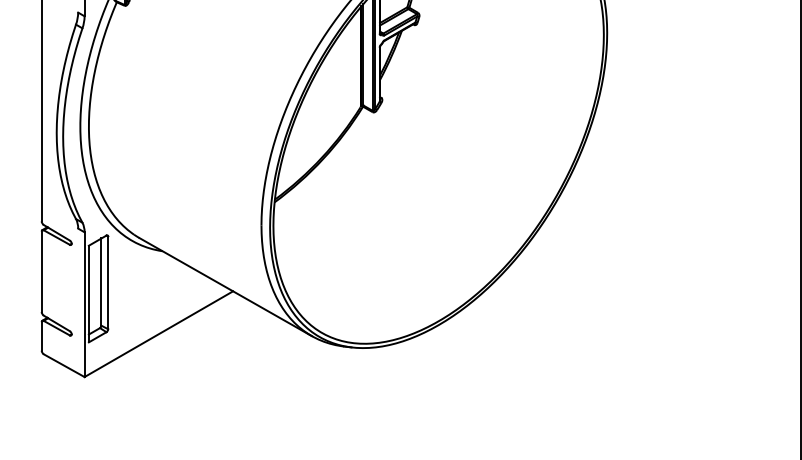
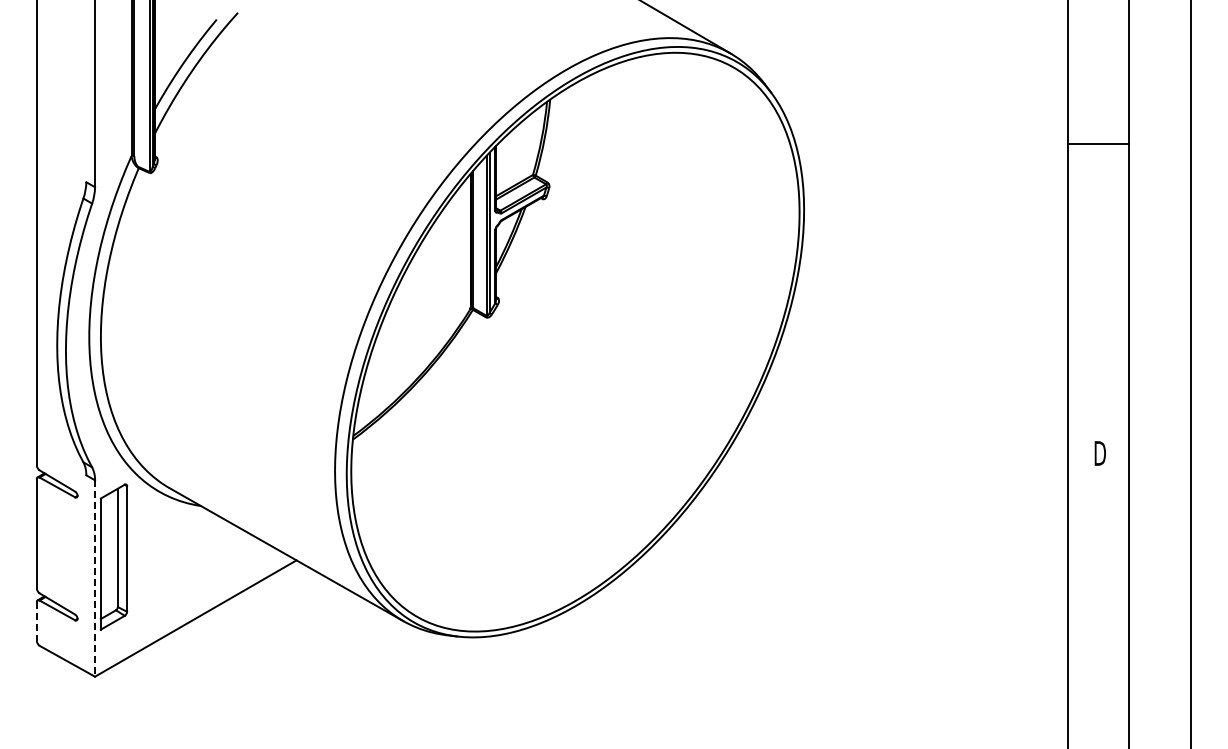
line: (84, 305) -> (95, 579), solid -> dashed
line: (41, 337) -> (36, 622), solid -> dashed

